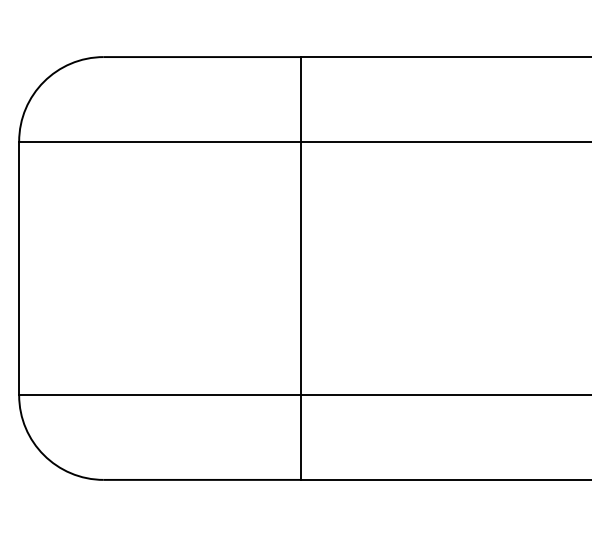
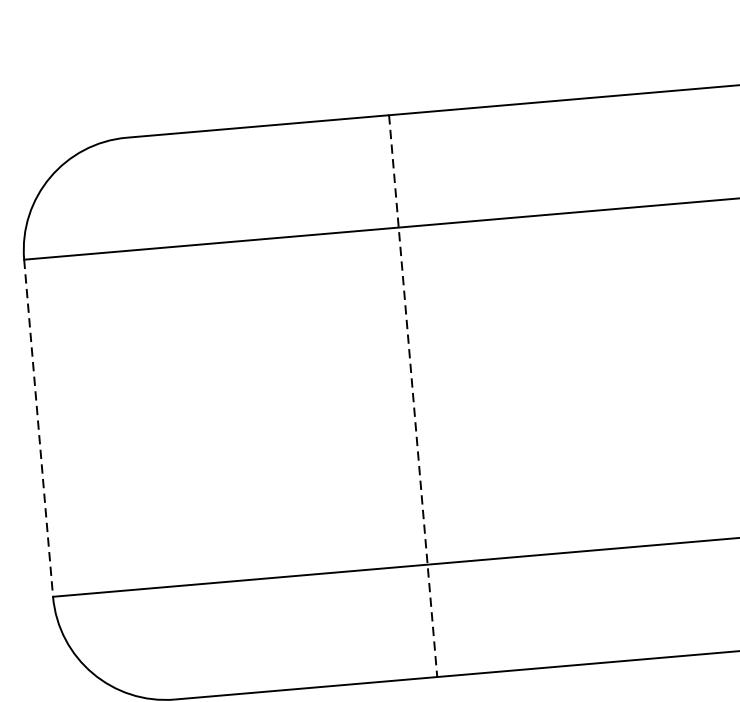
line: (19, 268) -> (39, 428), solid -> dashed
line: (301, 268) -> (413, 396), solid -> dashed

